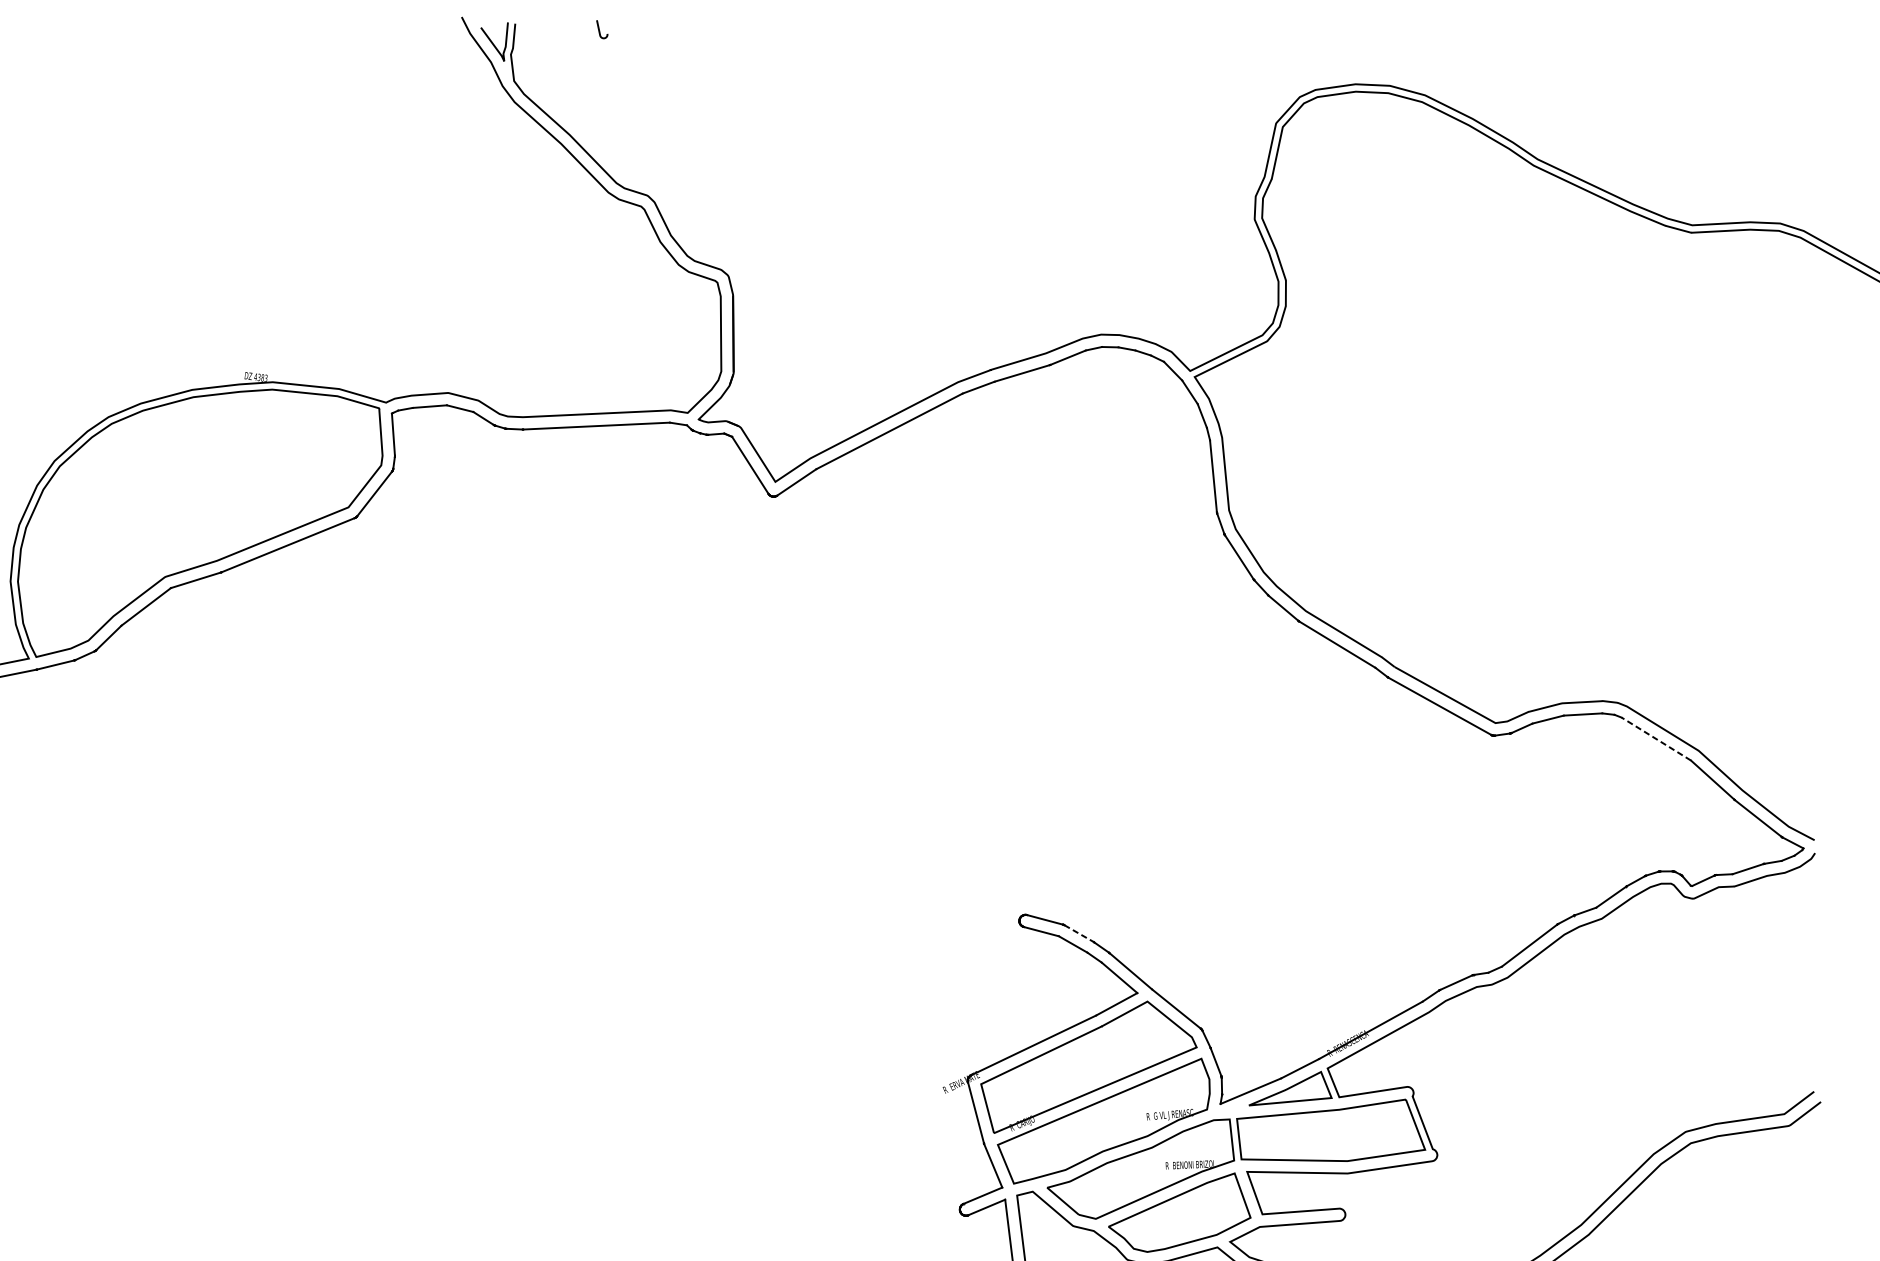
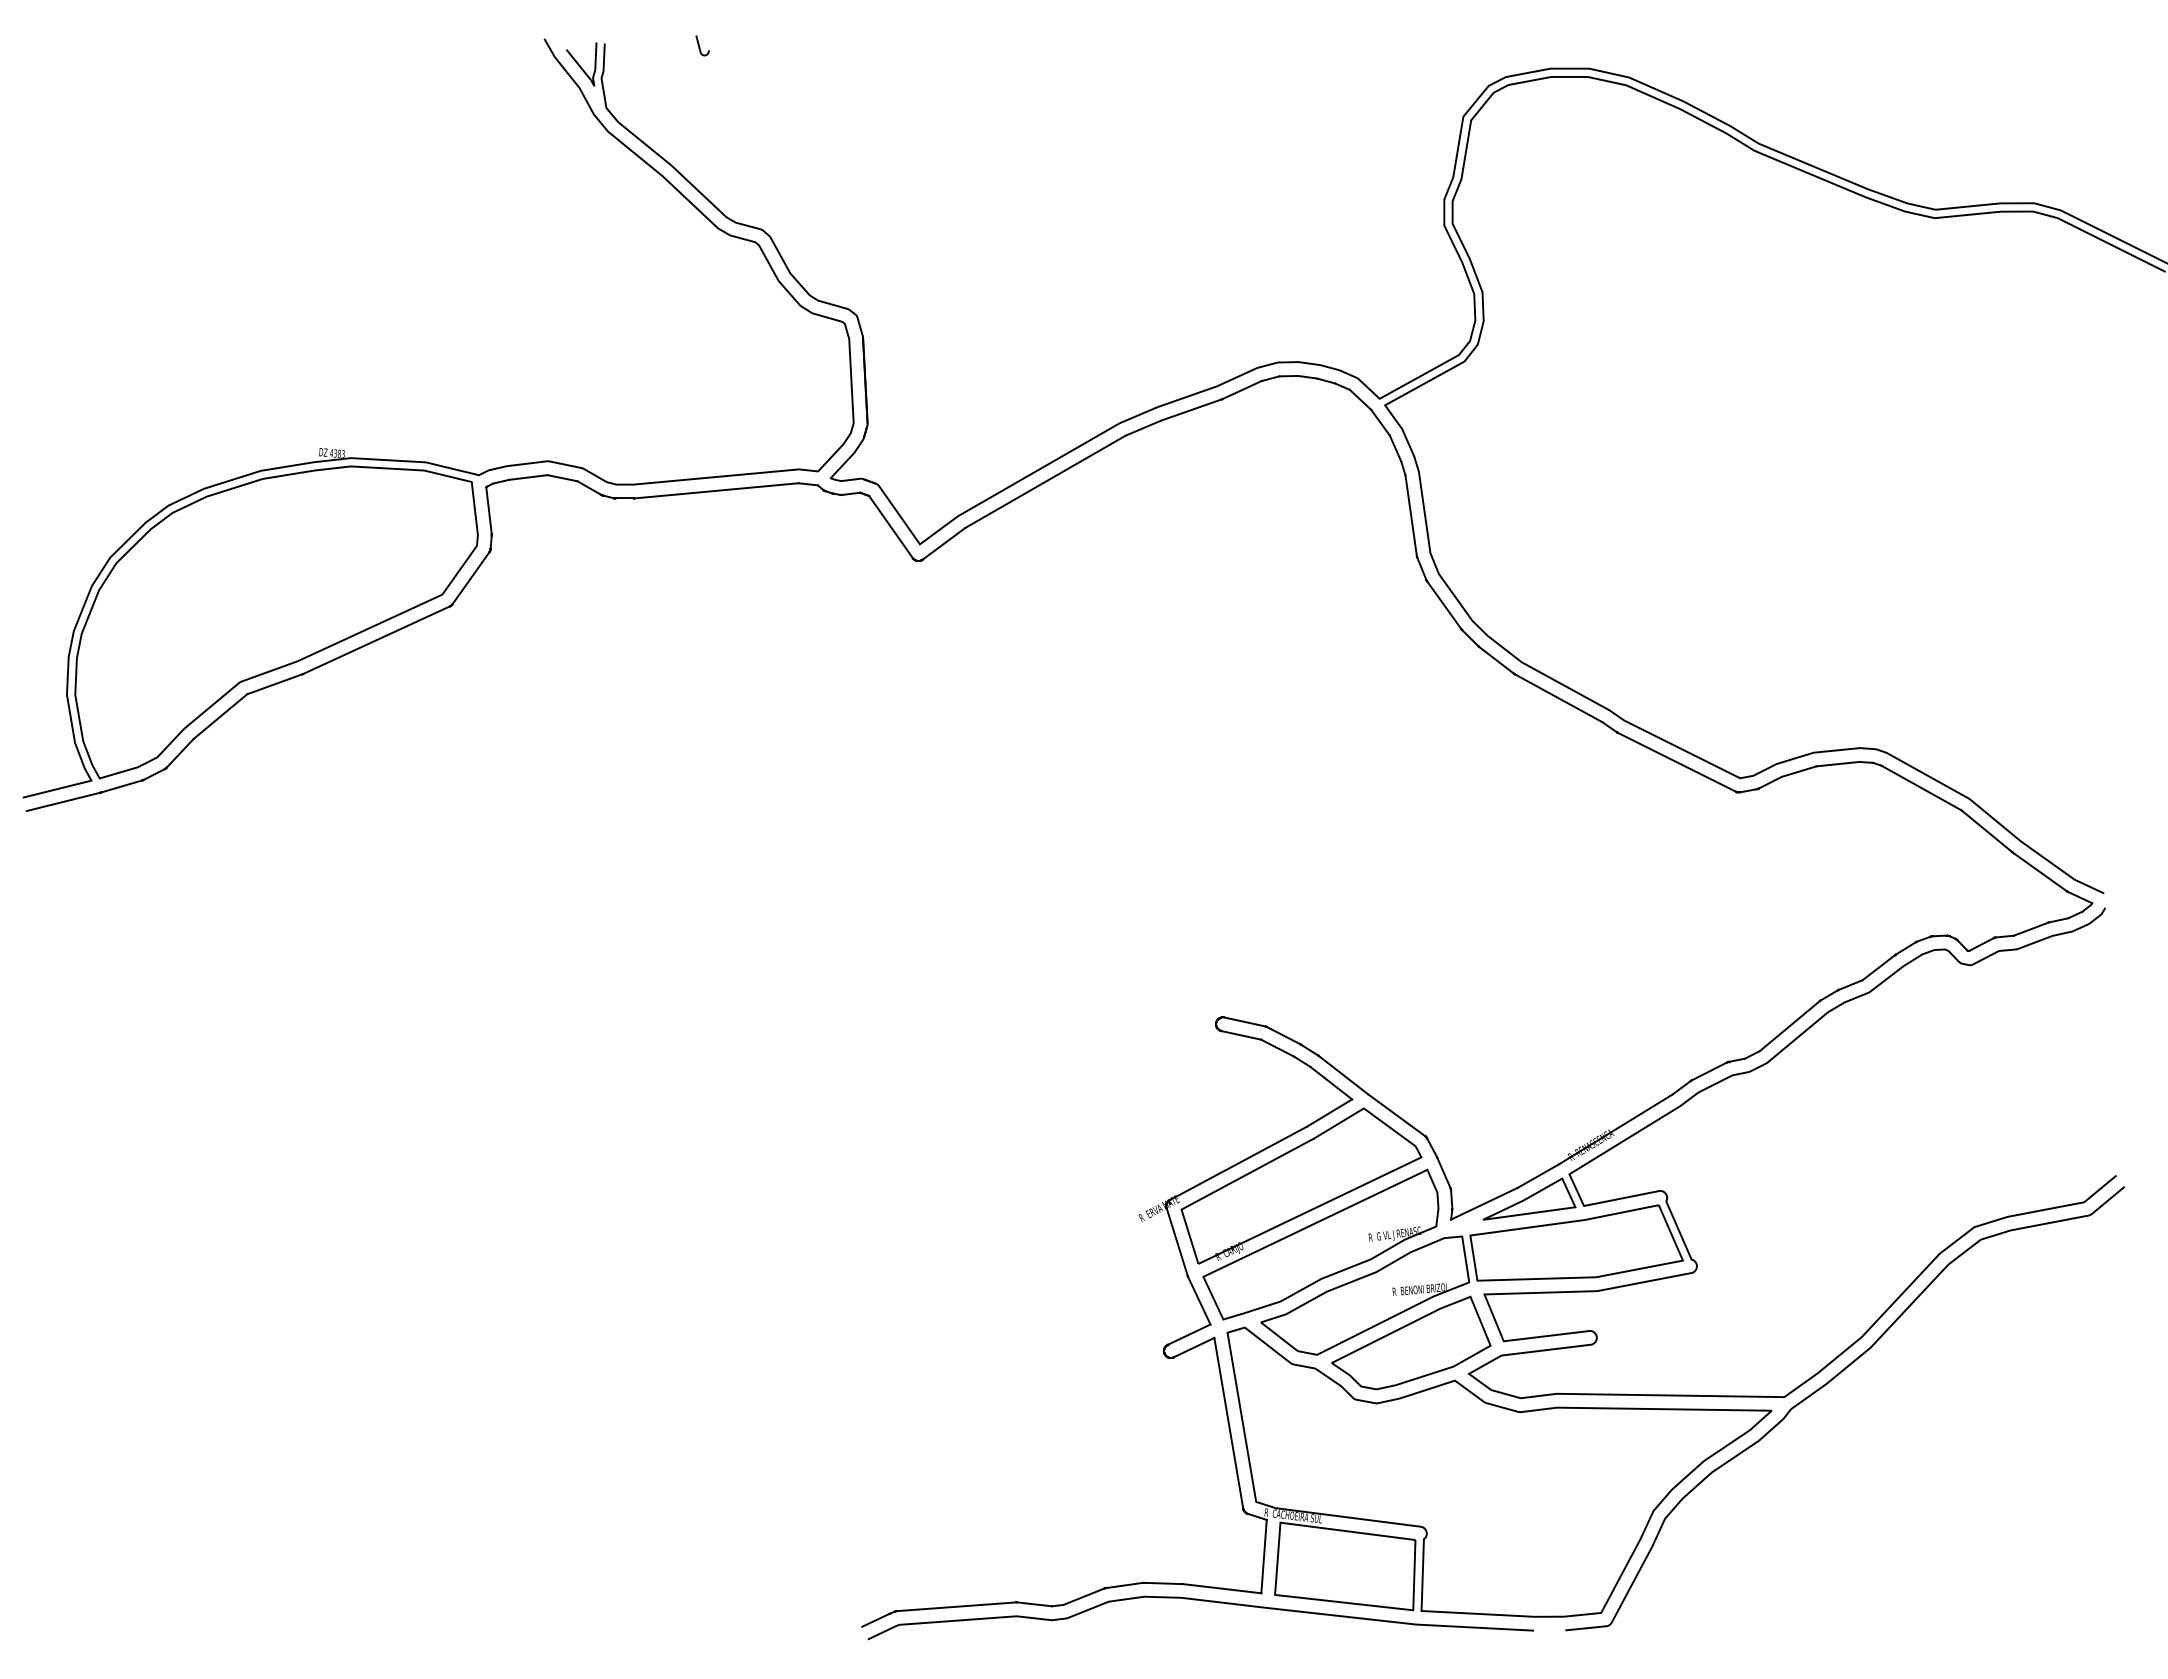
line: (1656, 739) -> (1921, 788), dashed -> solid
line: (1079, 933) -> (1284, 1035), dashed -> solid

